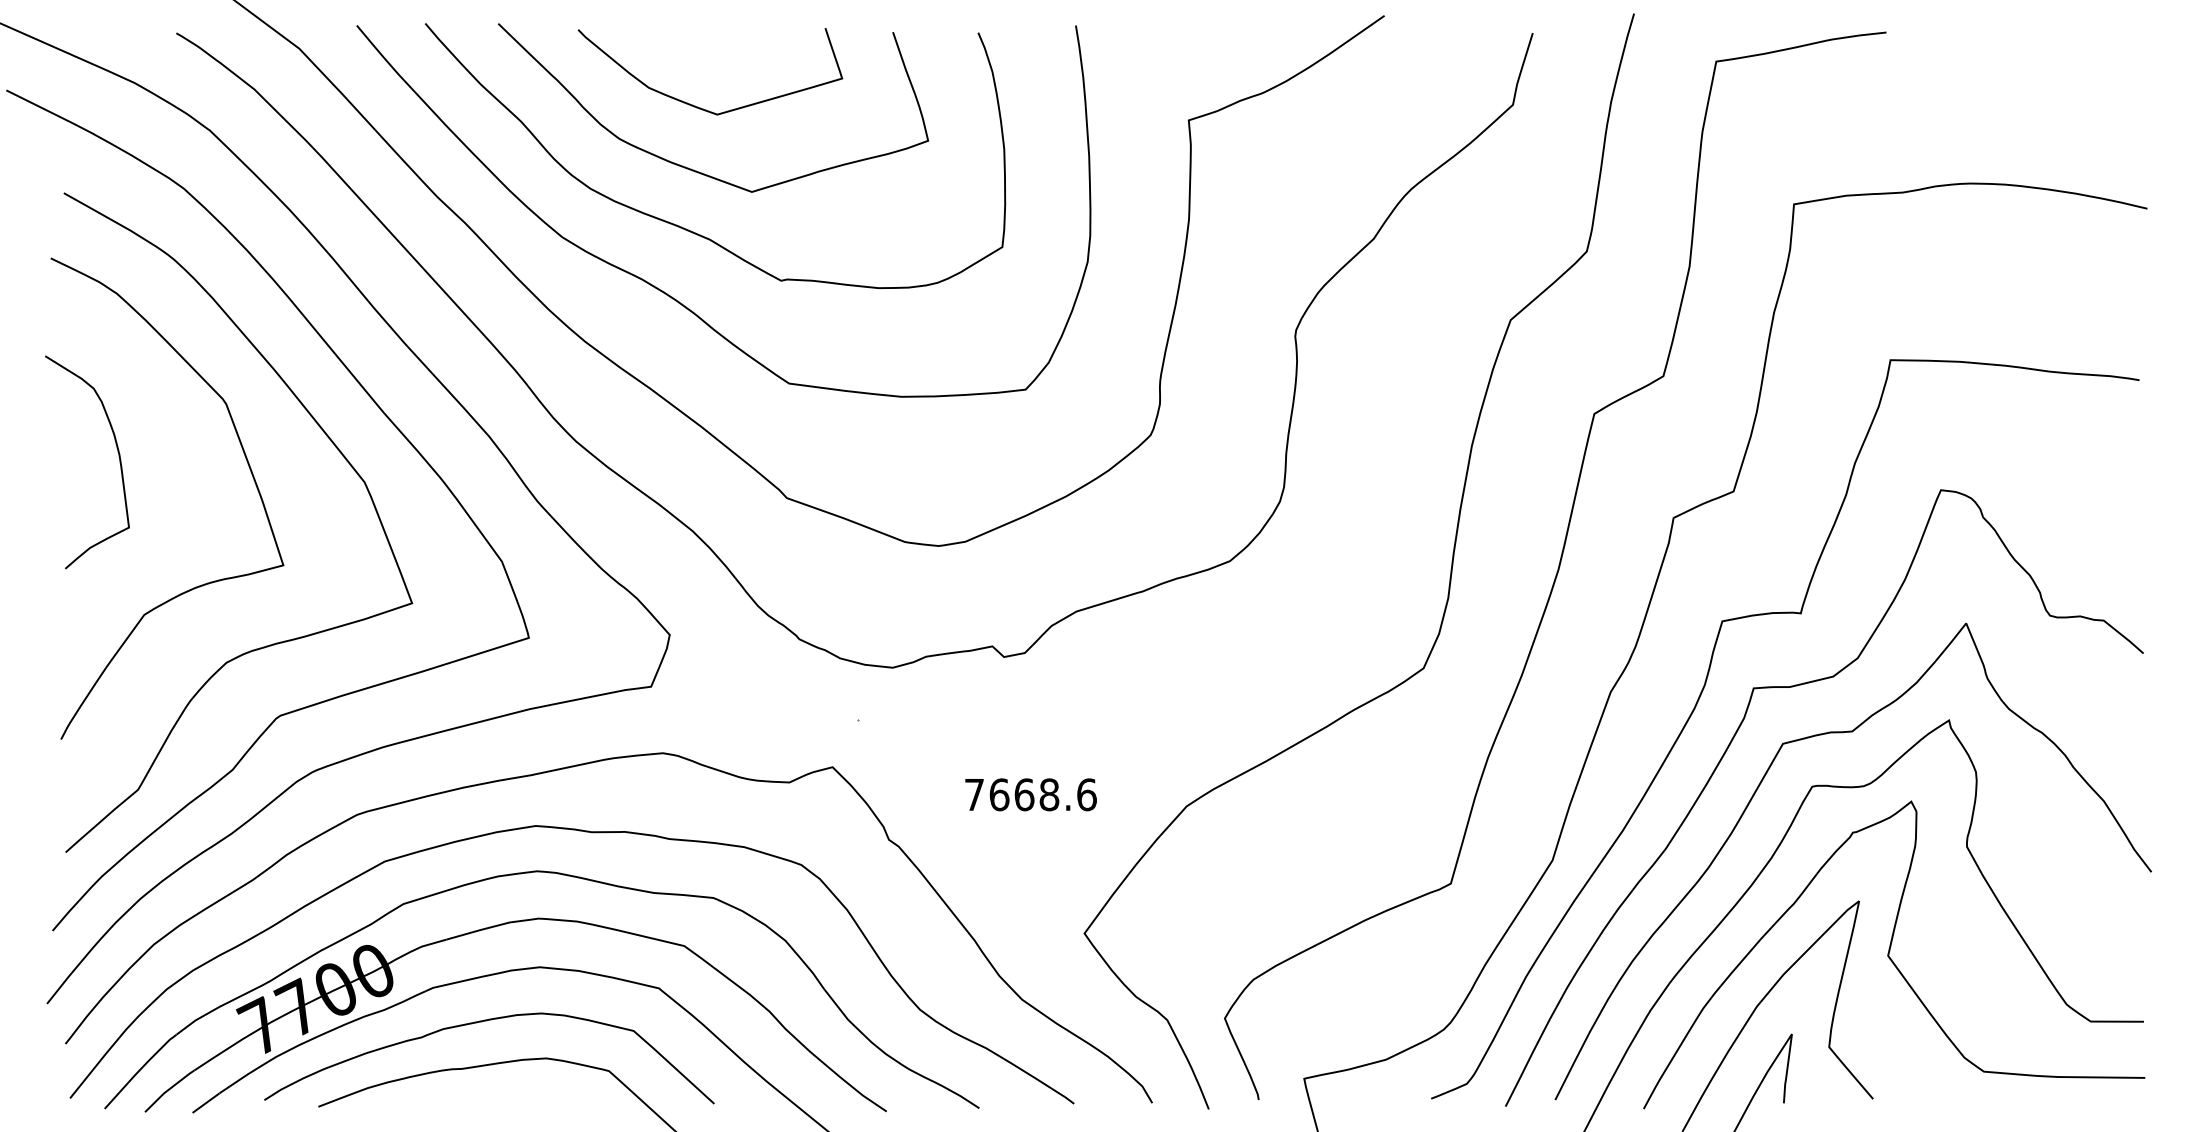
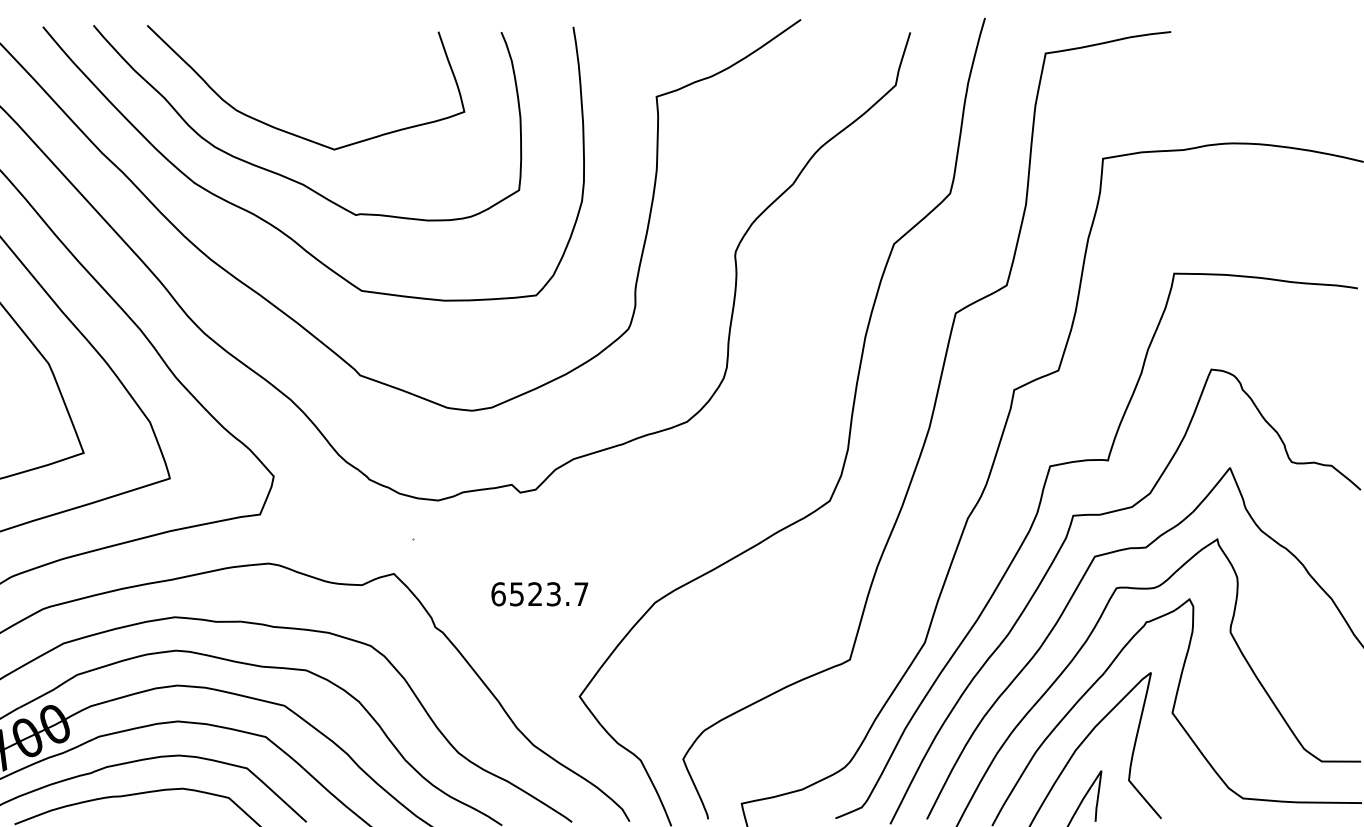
curve: (695, 105) -> (292, 85), removed
text: (1030, 794) -> (539, 594), 7668.6 -> 6523.7

